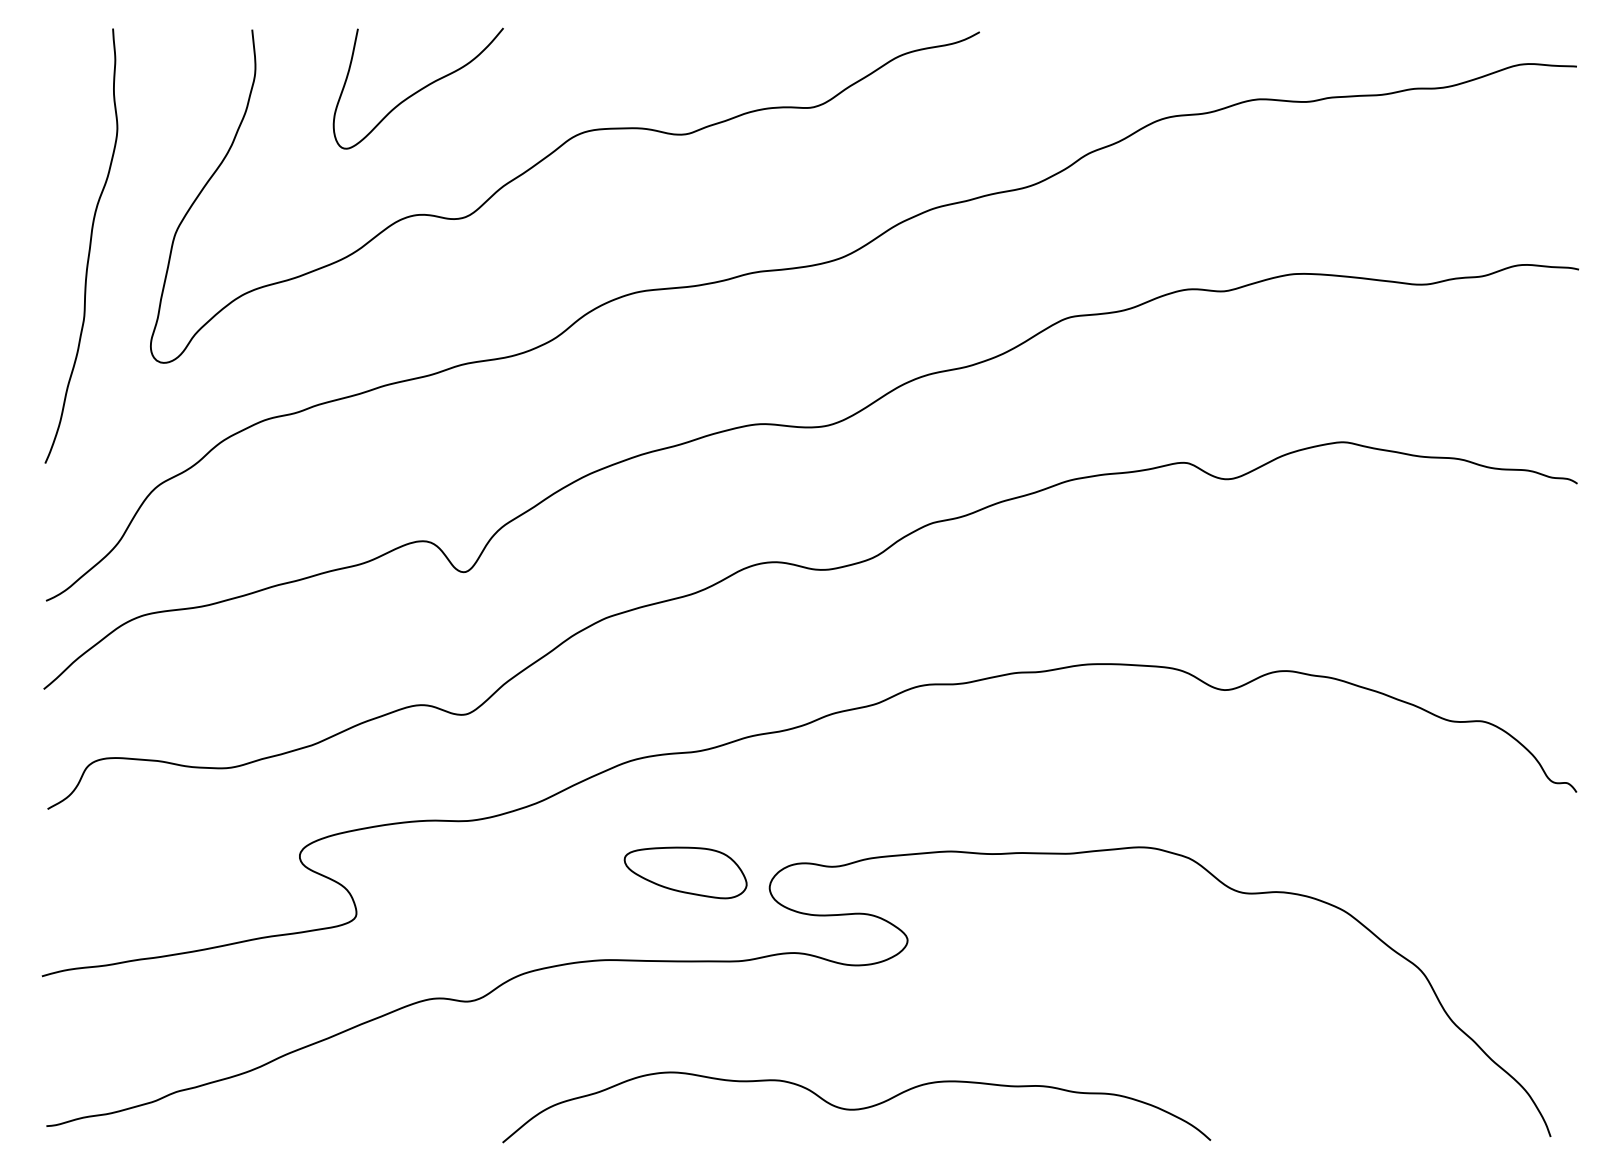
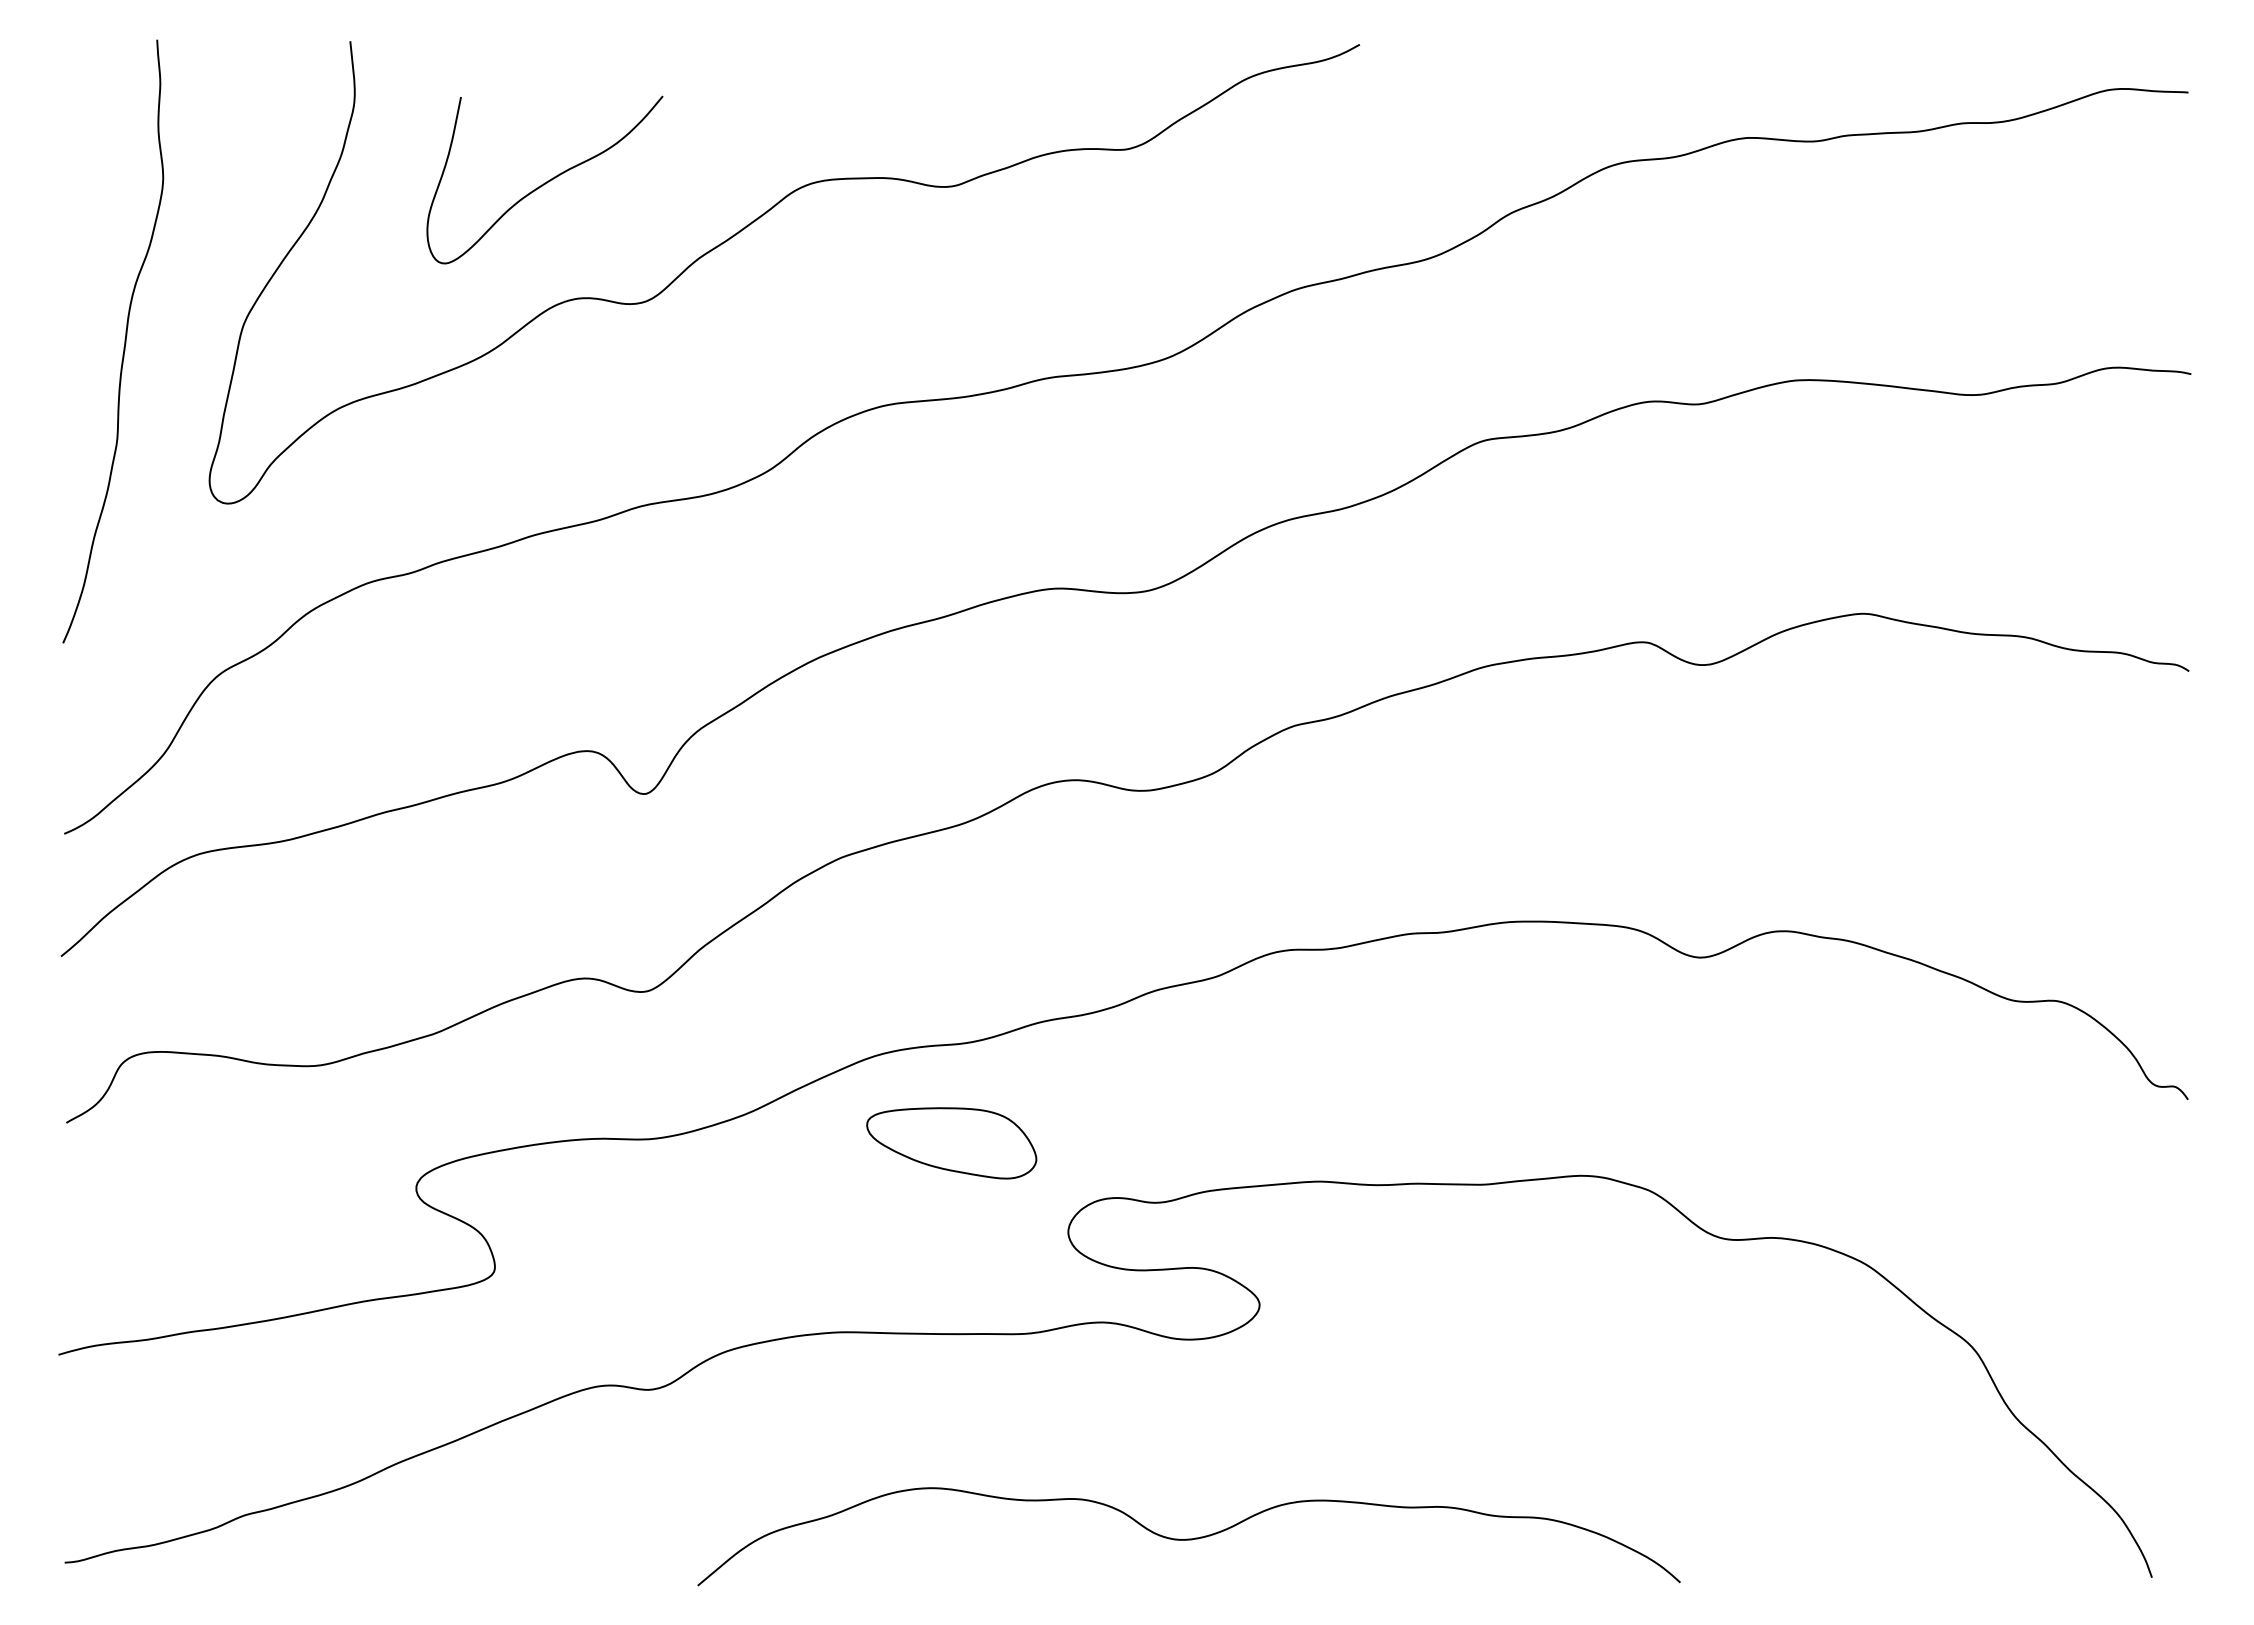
curve: (419, 89) -> (546, 181), moved
part: (685, 873) -> (951, 1143), moved

